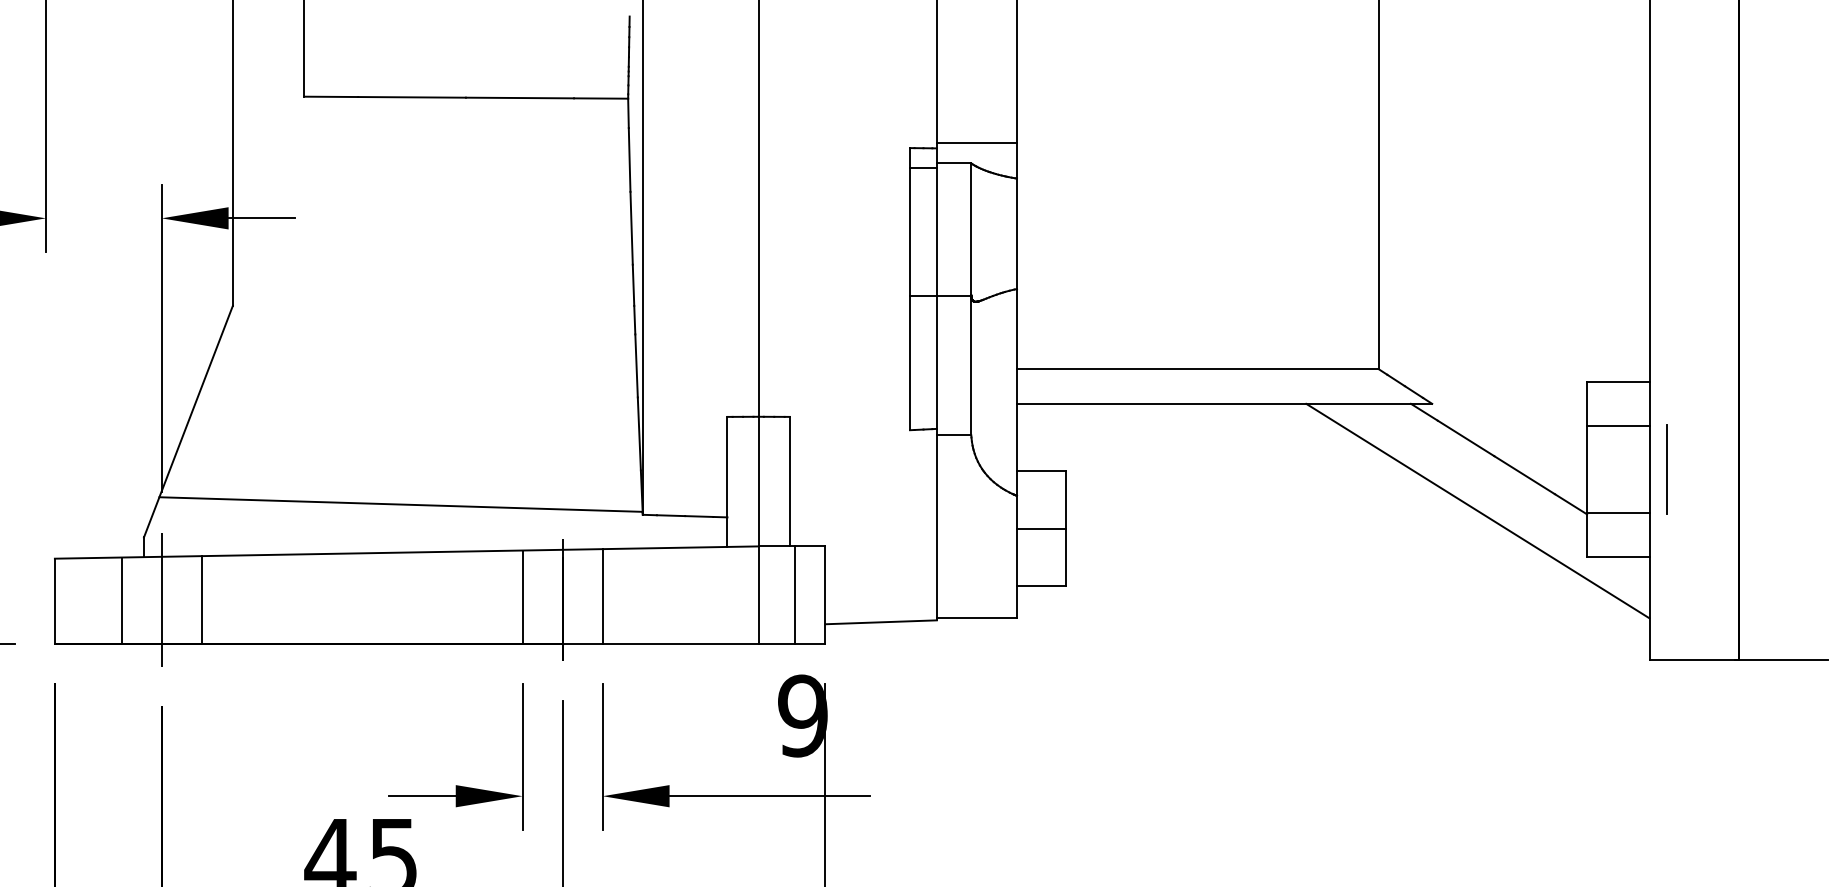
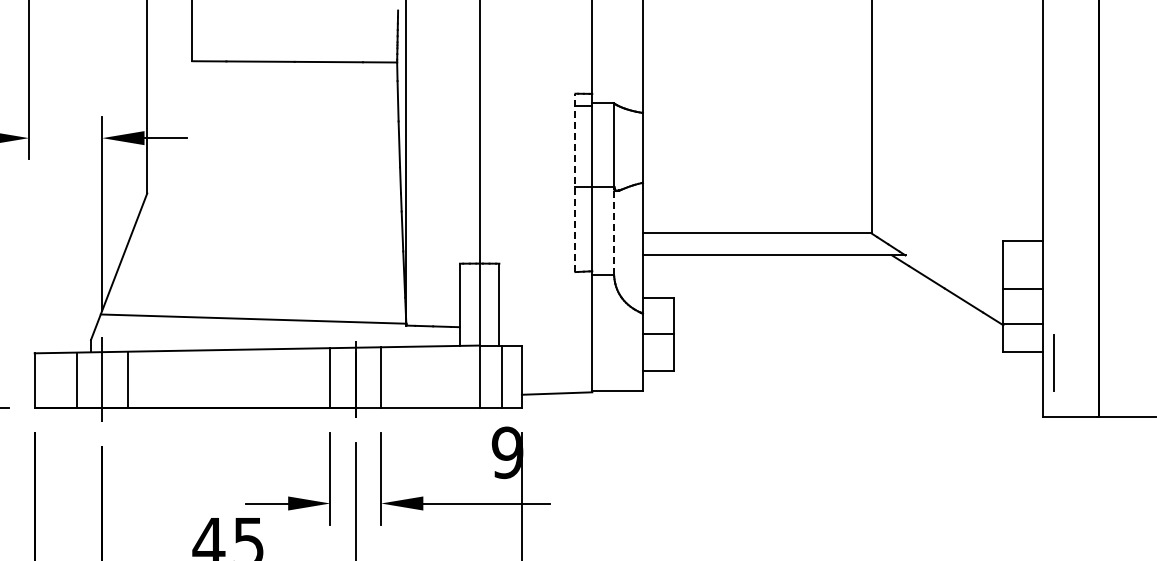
line: (976, 142) -> (617, 90), removed
line: (910, 288) -> (575, 182), solid -> dashed
line: (971, 364) -> (614, 230), solid -> dashed
line: (1617, 426) -> (1022, 289), moved
line: (1666, 468) -> (1053, 362), moved
line: (1476, 511) -> (933, 323), removed

